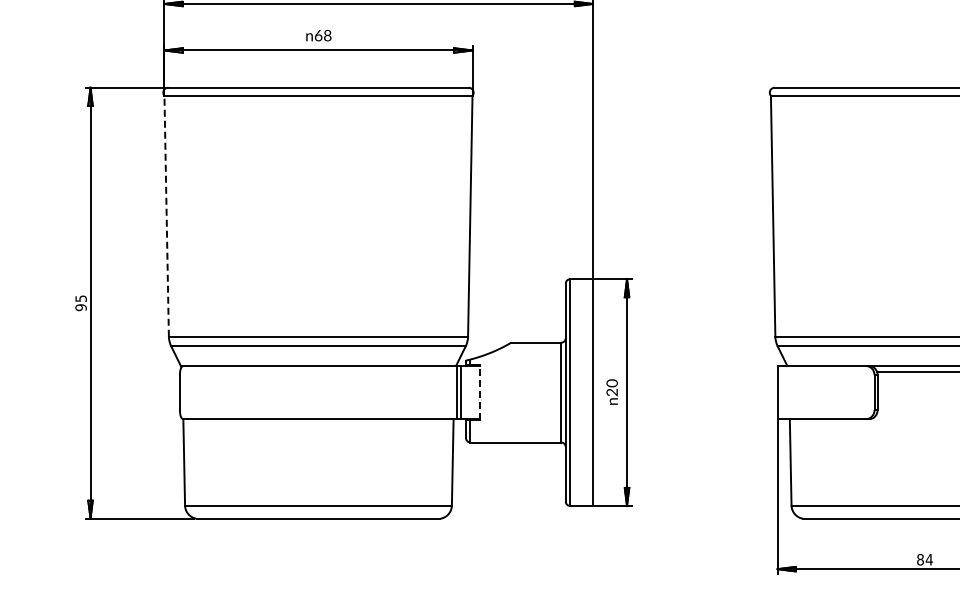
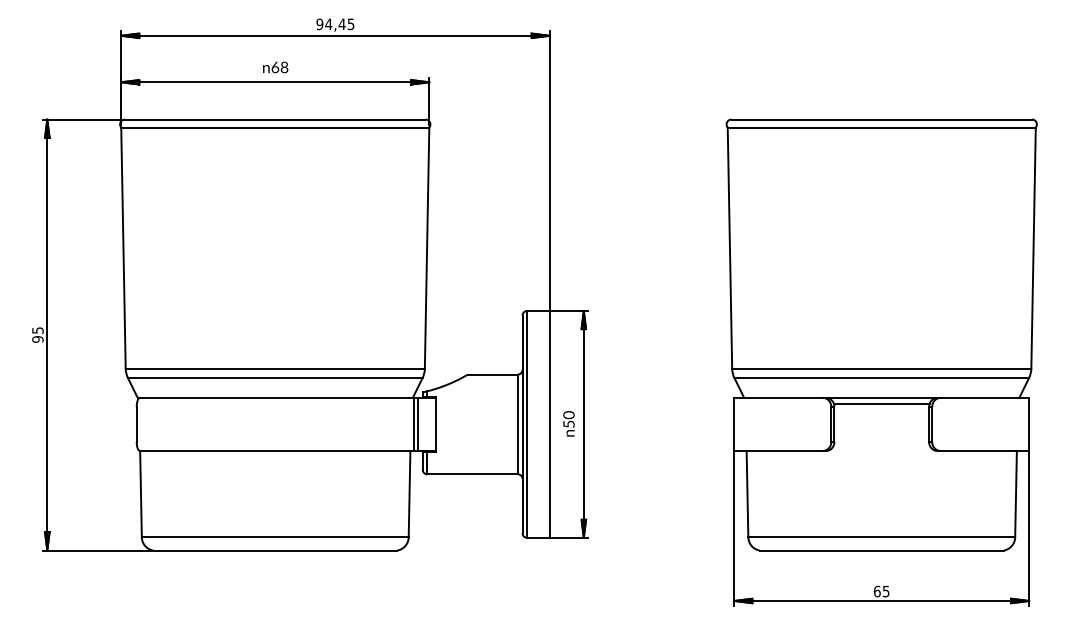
line: (166, 215) -> (123, 247), dashed -> solid
line: (479, 391) -> (436, 423), dashed -> solid
text: (611, 392) -> (568, 424), 20 -> 50
text: (924, 559) -> (881, 591), 84 -> 65

